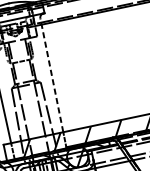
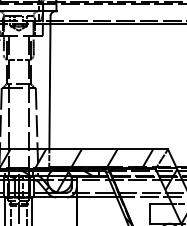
line: (51, 75) -> (49, 82), dashed -> solid

